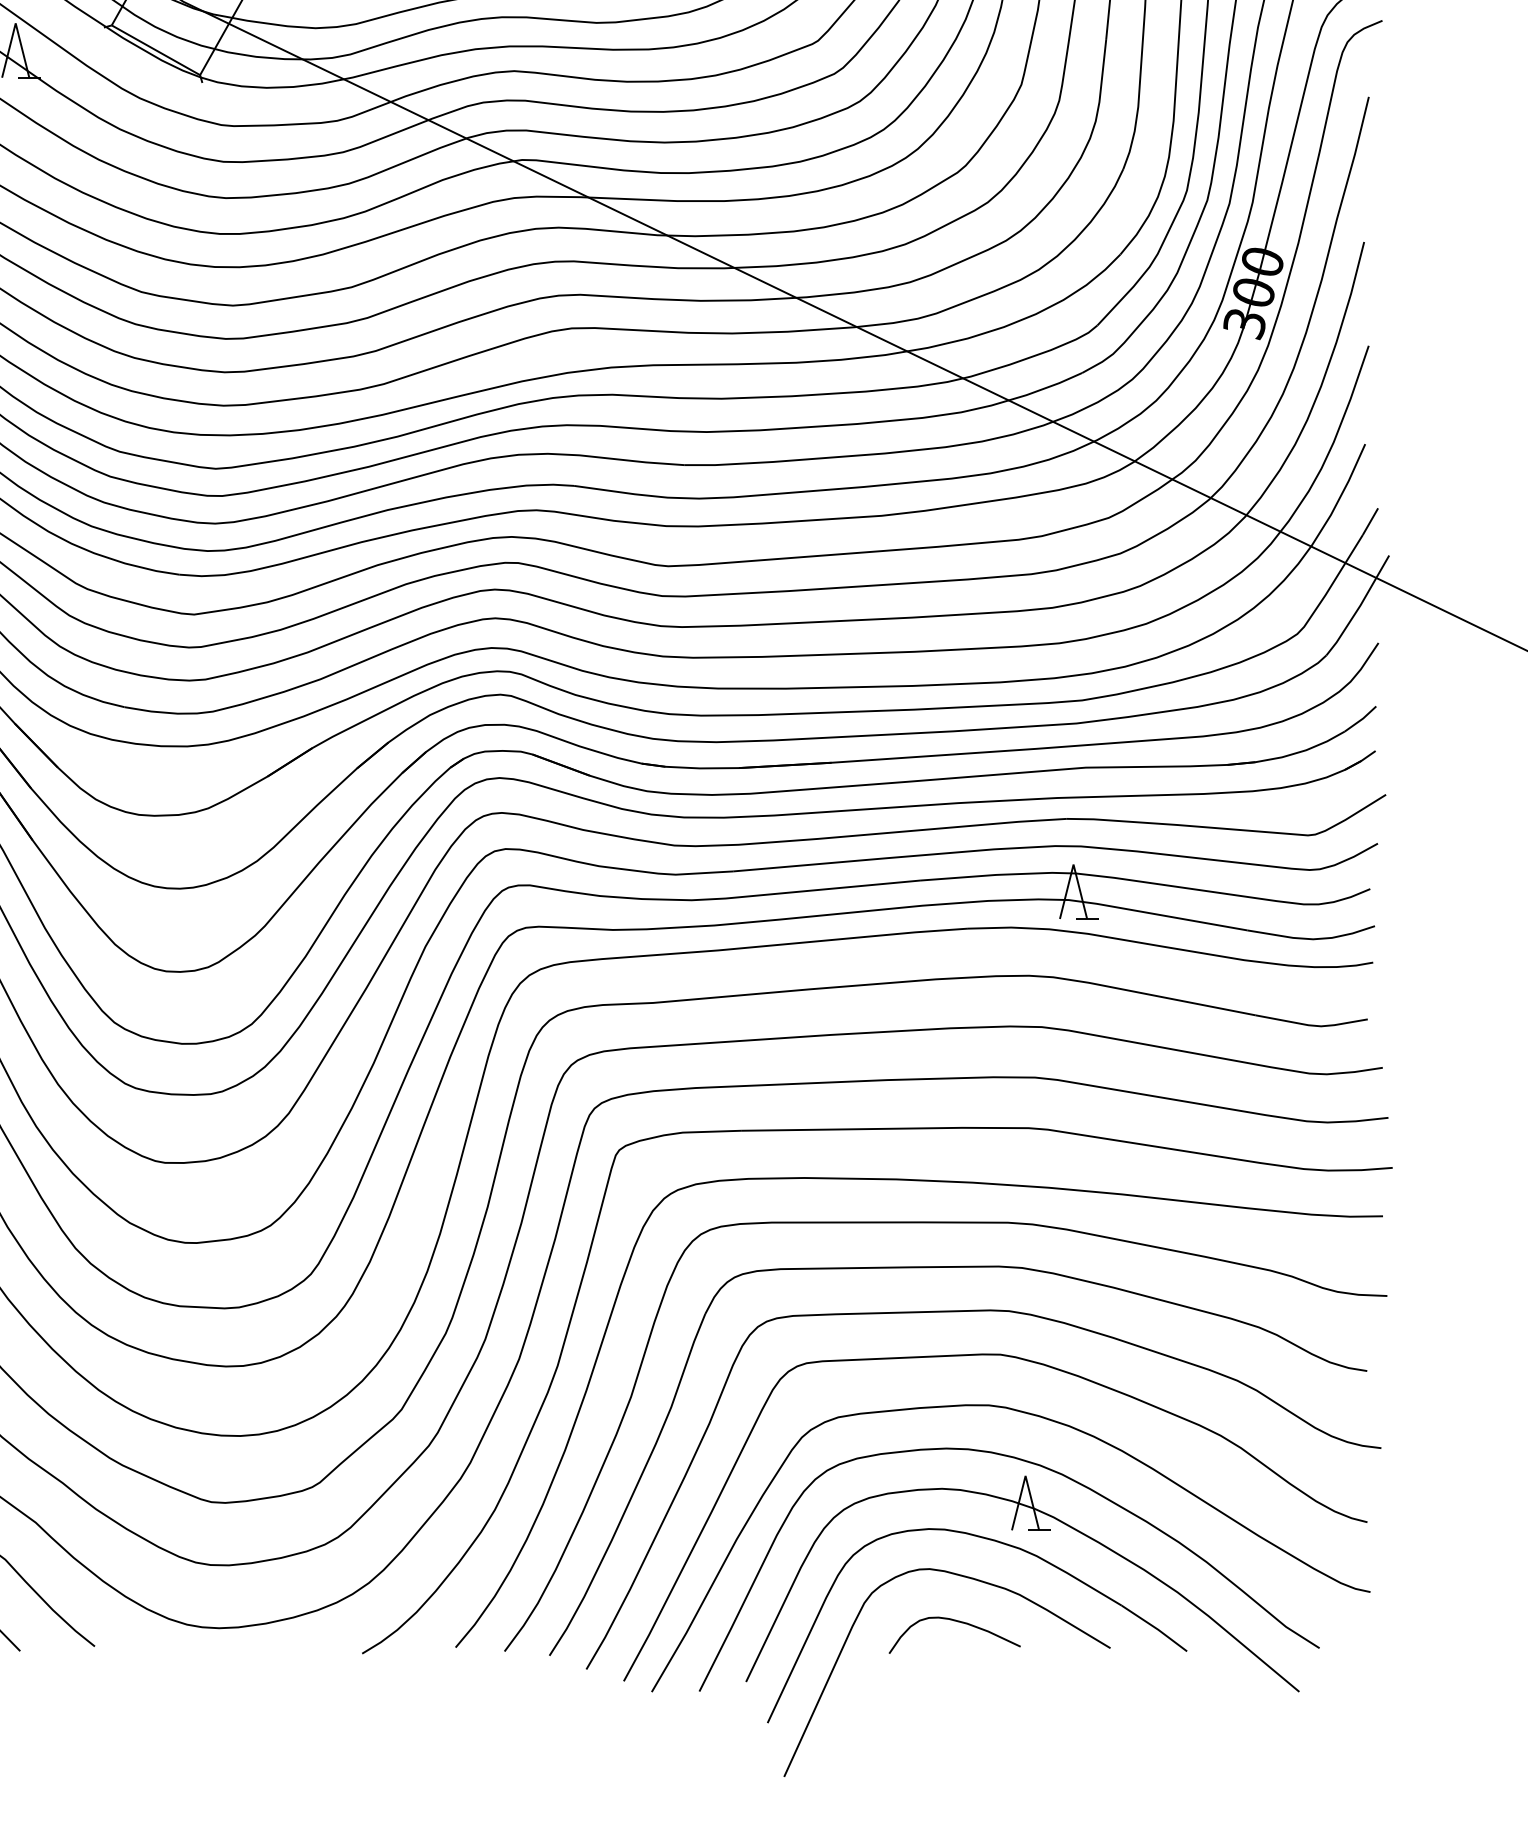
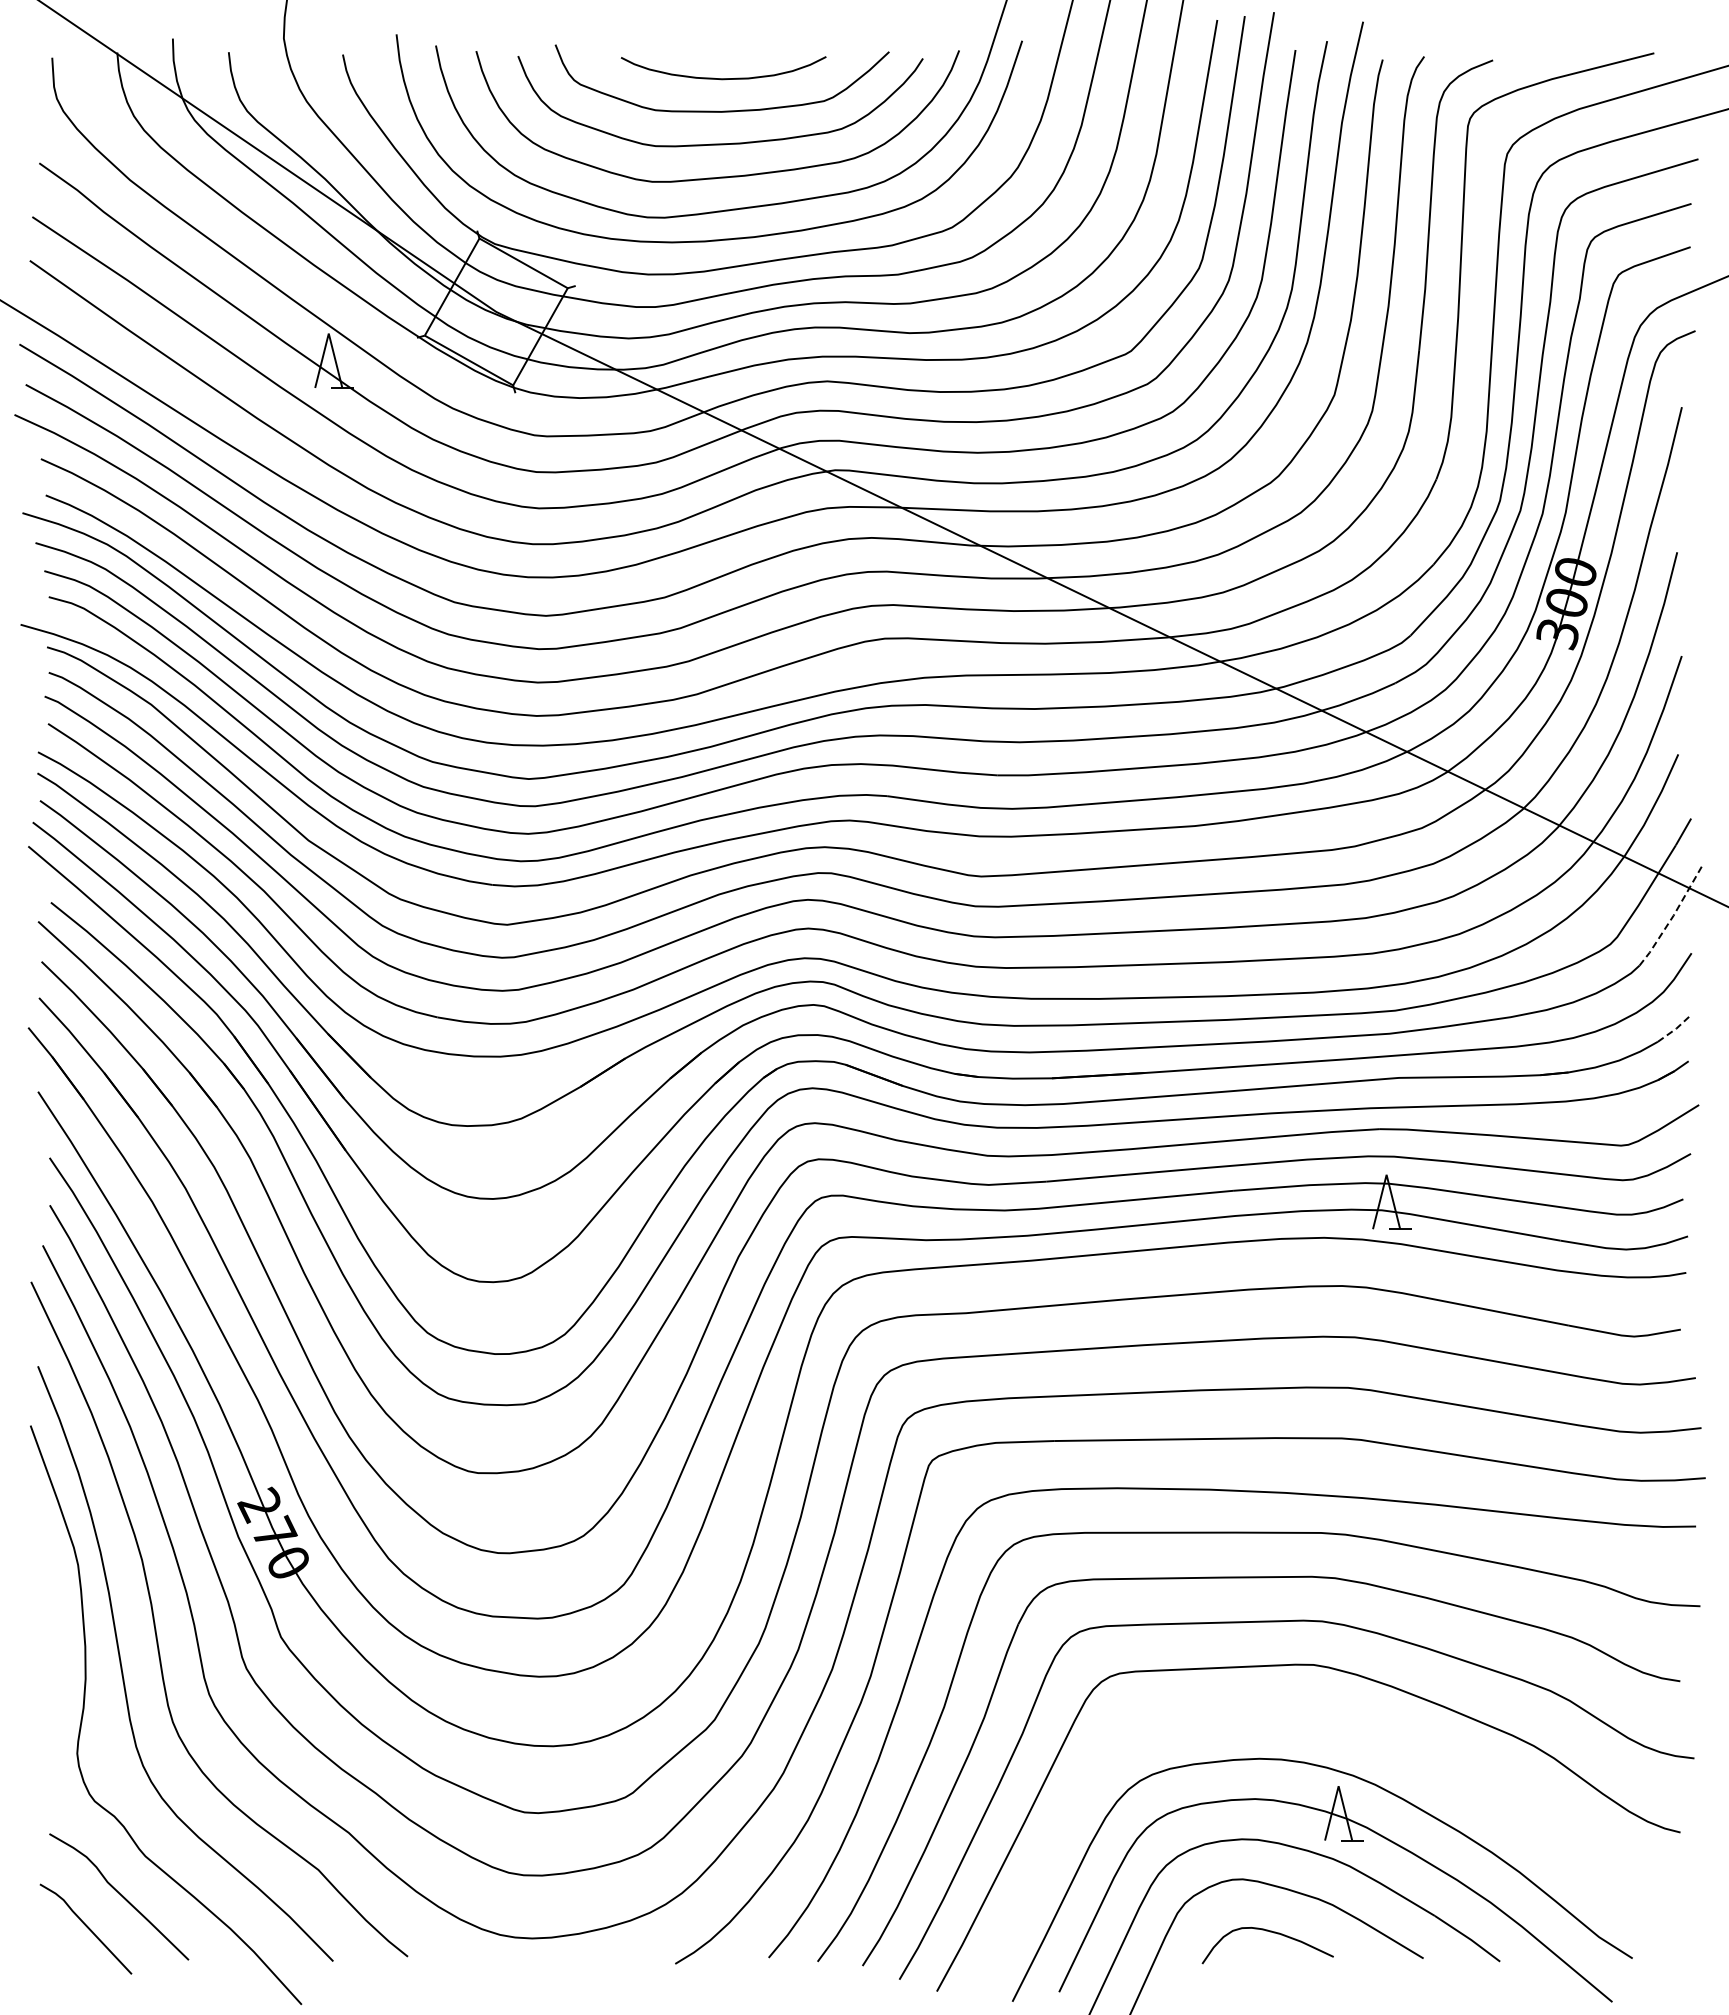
line: (1359, 607) -> (1672, 917), solid -> dashed
line: (1361, 719) -> (1674, 1029), solid -> dashed
curve: (1053, 1422) -> (1366, 1732), removed

